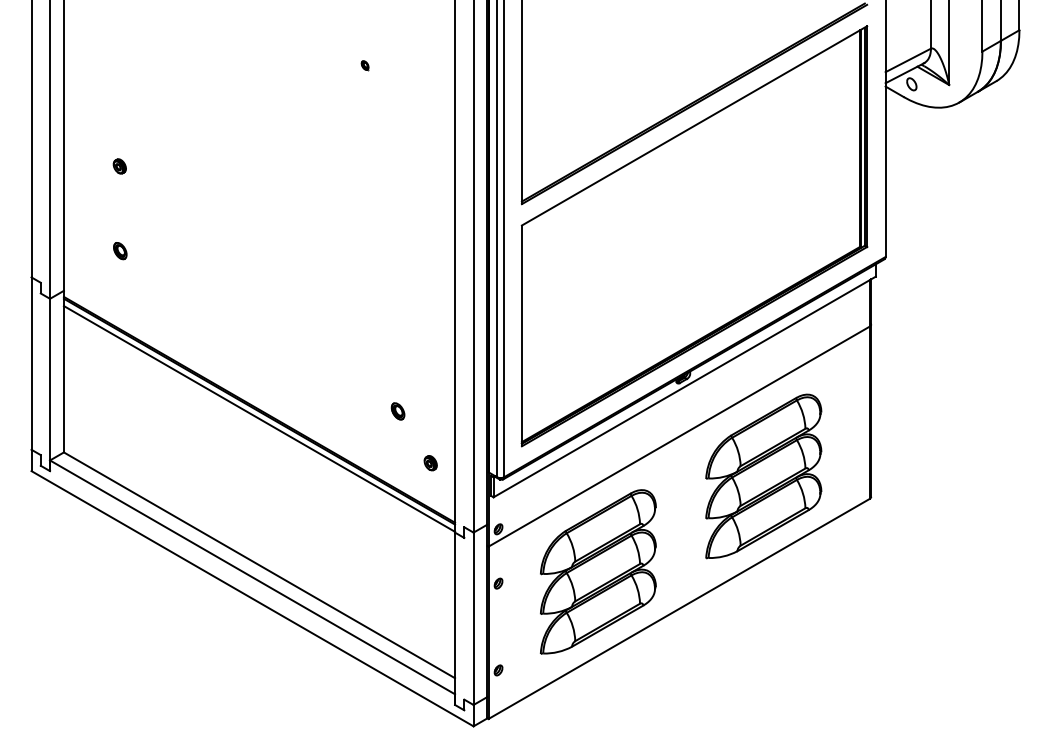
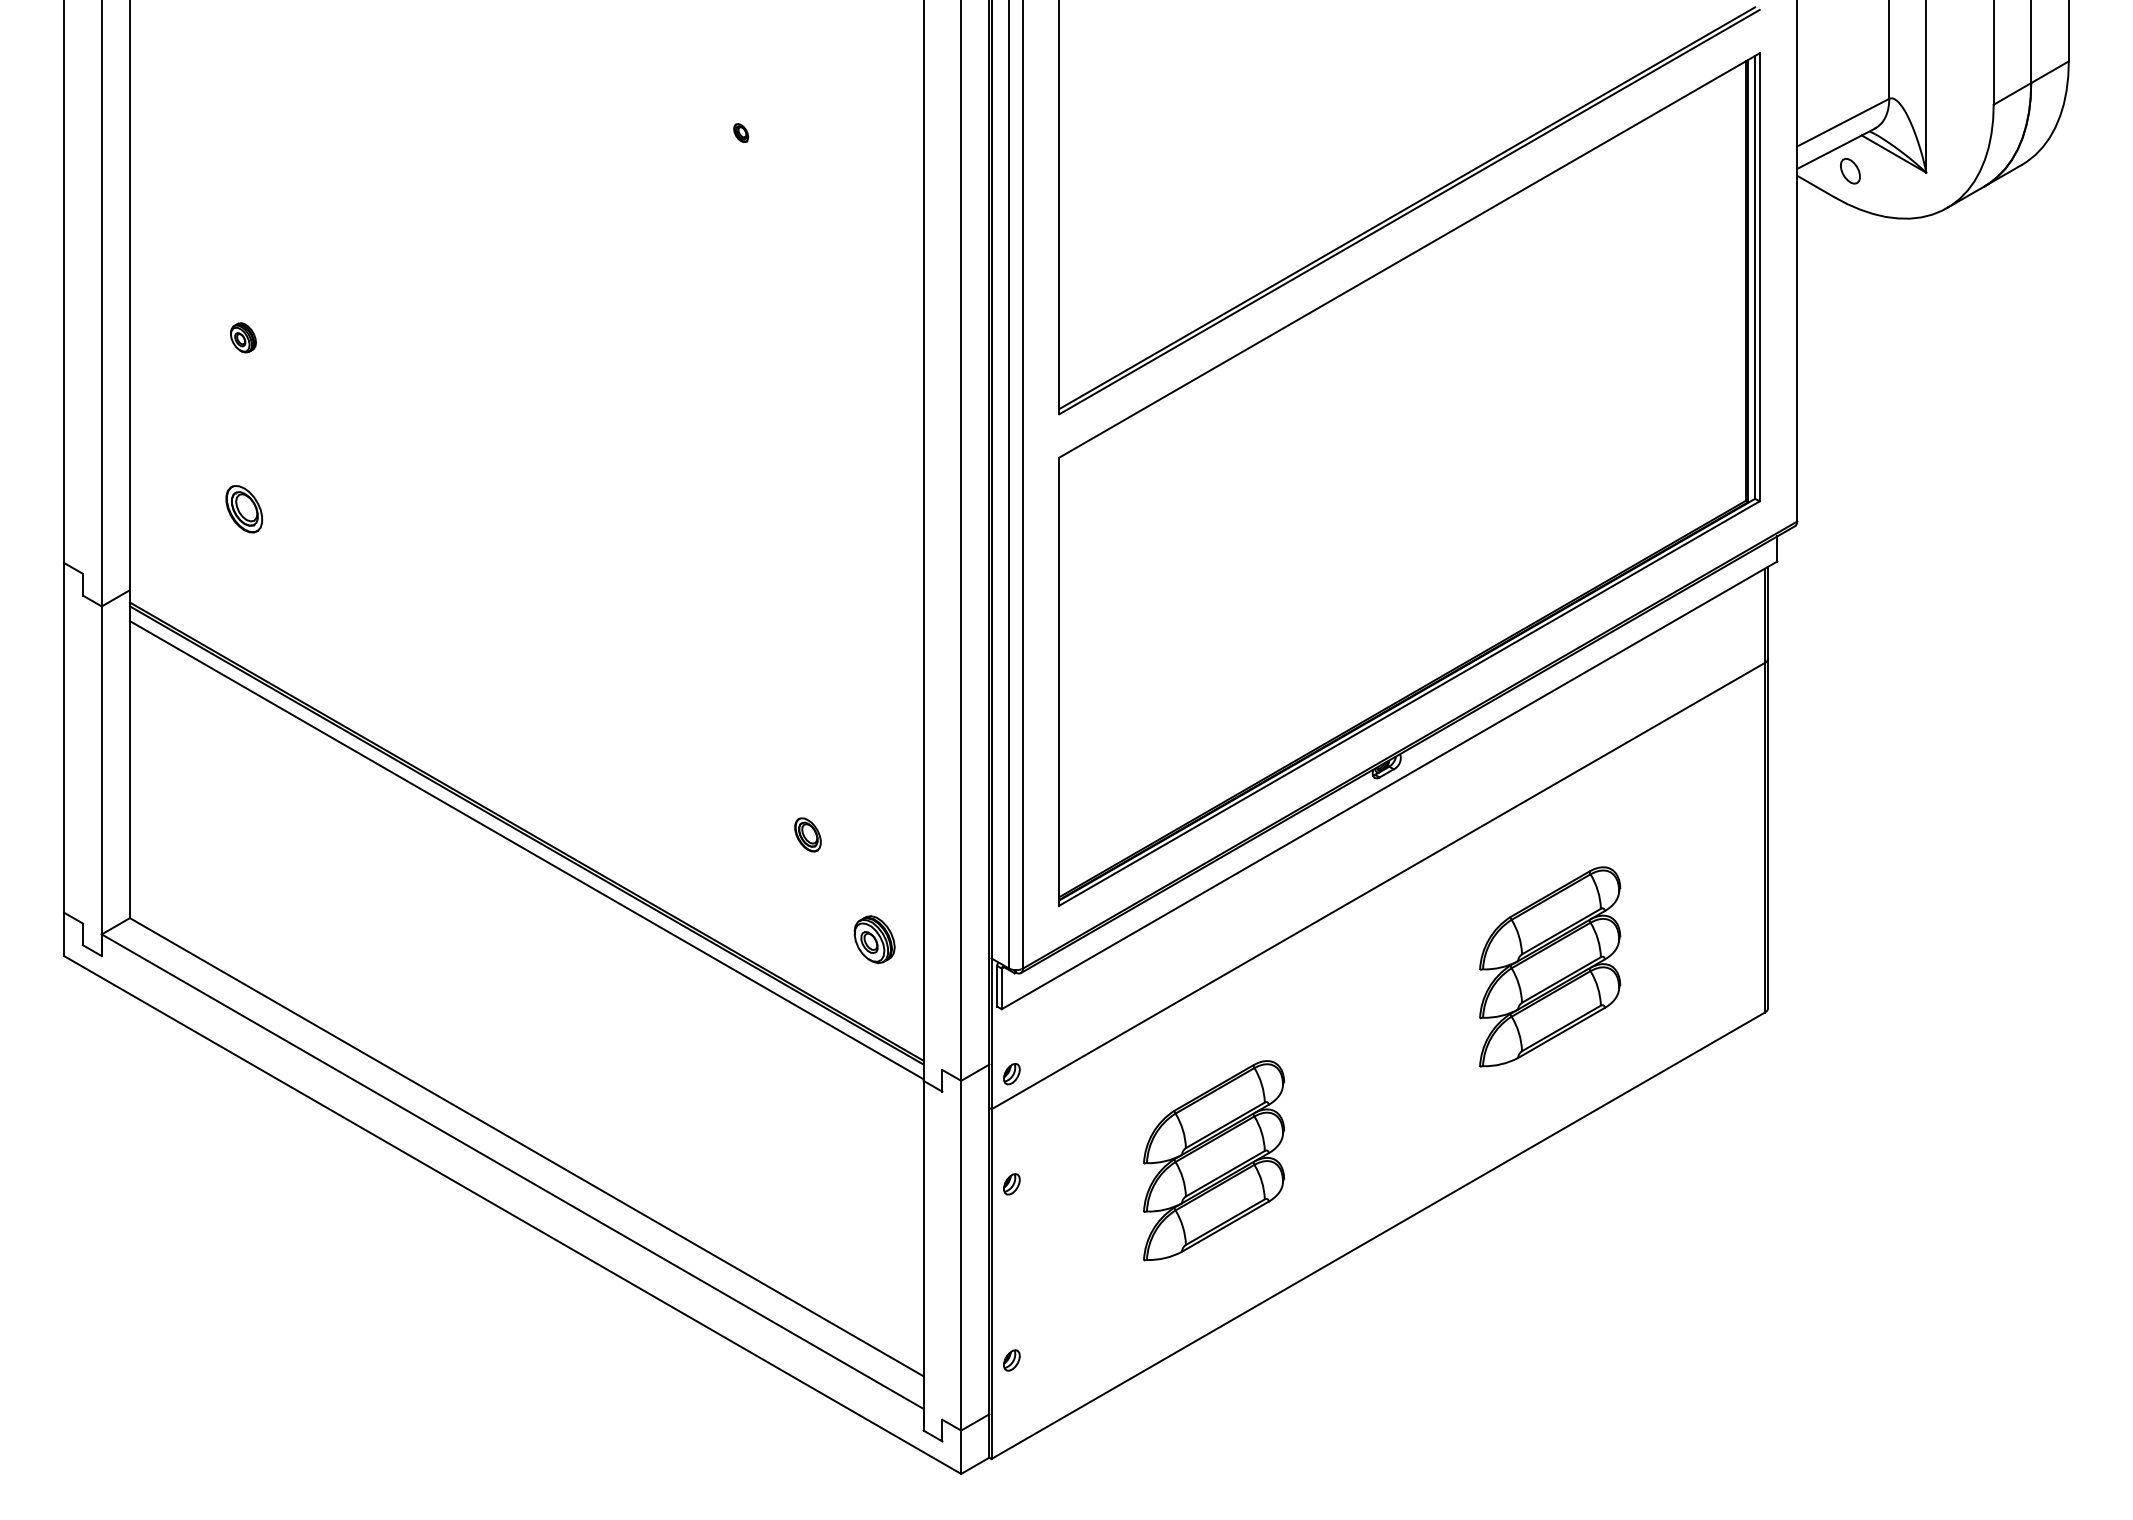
part: (120, 251) -> (244, 510), size x1.4
part: (430, 463) -> (873, 940), size x1.6
part: (763, 476) -> (1549, 966), size x0.6
part: (597, 571) -> (1212, 1159), size x0.6

